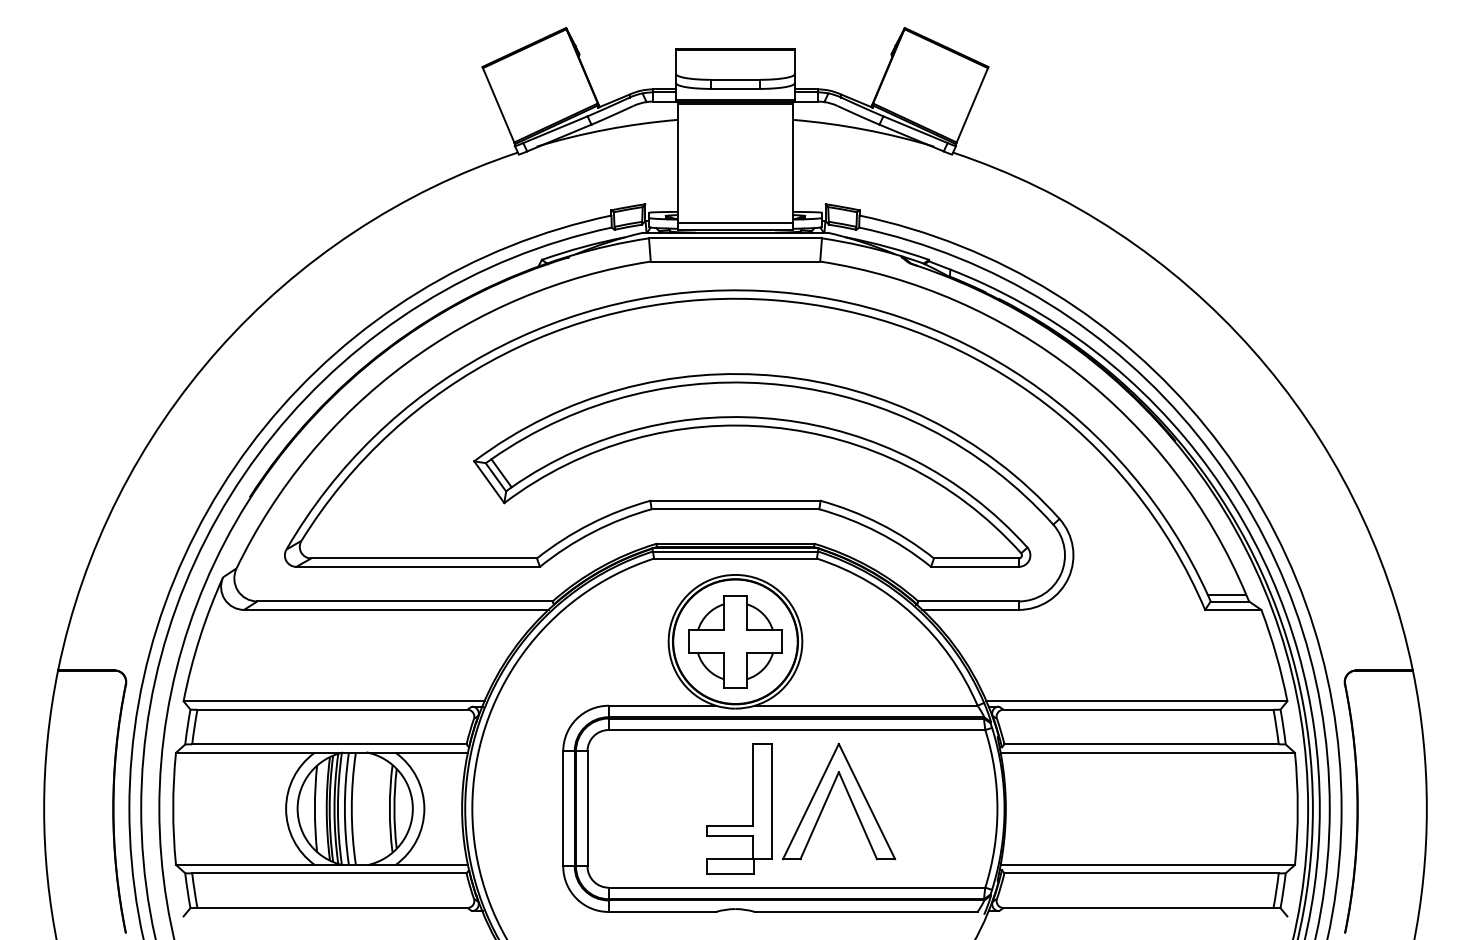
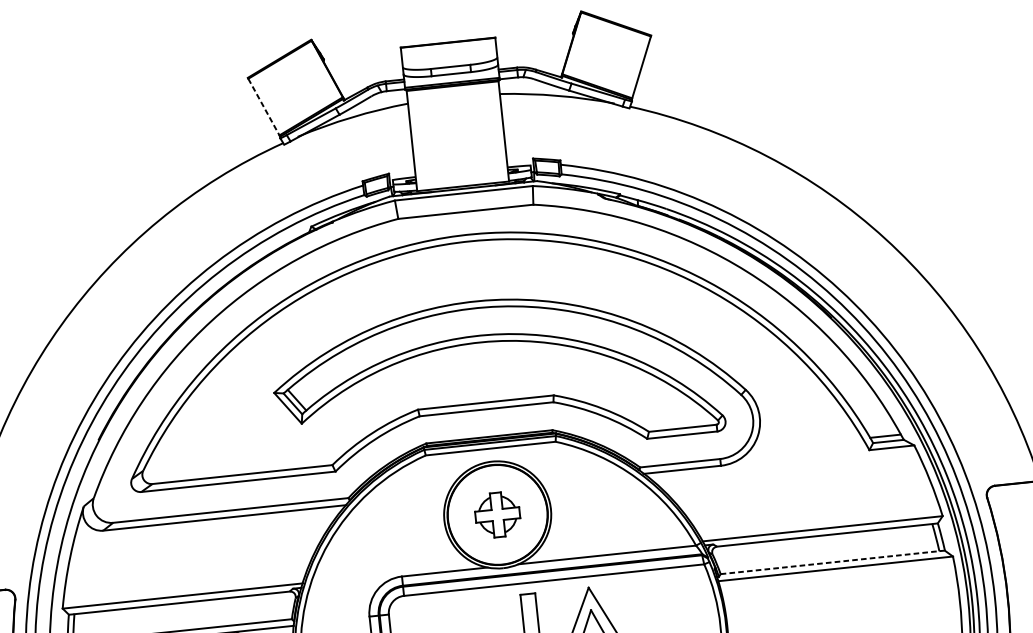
line: (498, 105) -> (263, 107), solid -> dashed
line: (735, 222) -> (462, 180), removed
part: (735, 641) -> (497, 514), size x0.6
line: (1142, 744) -> (830, 562), solid -> dashed

